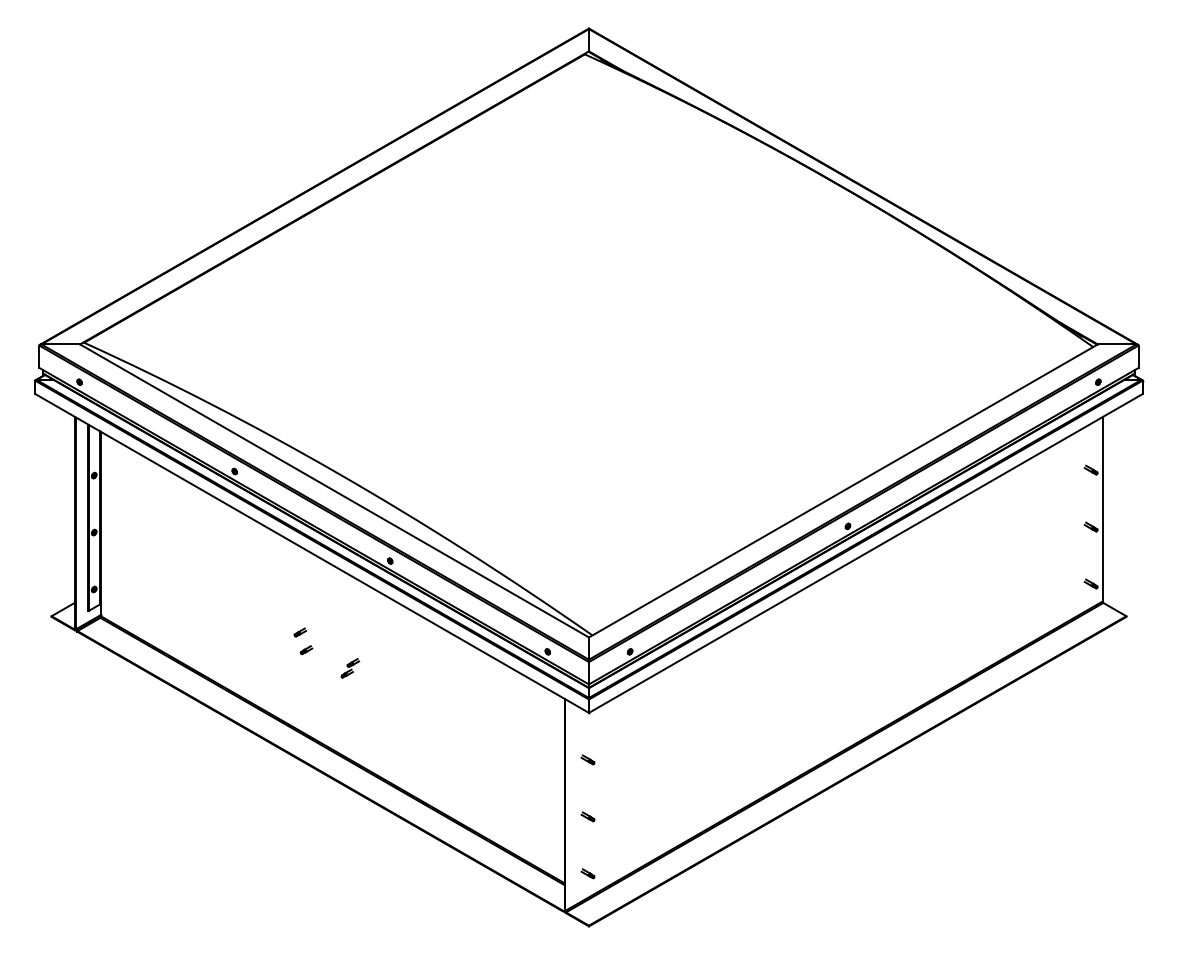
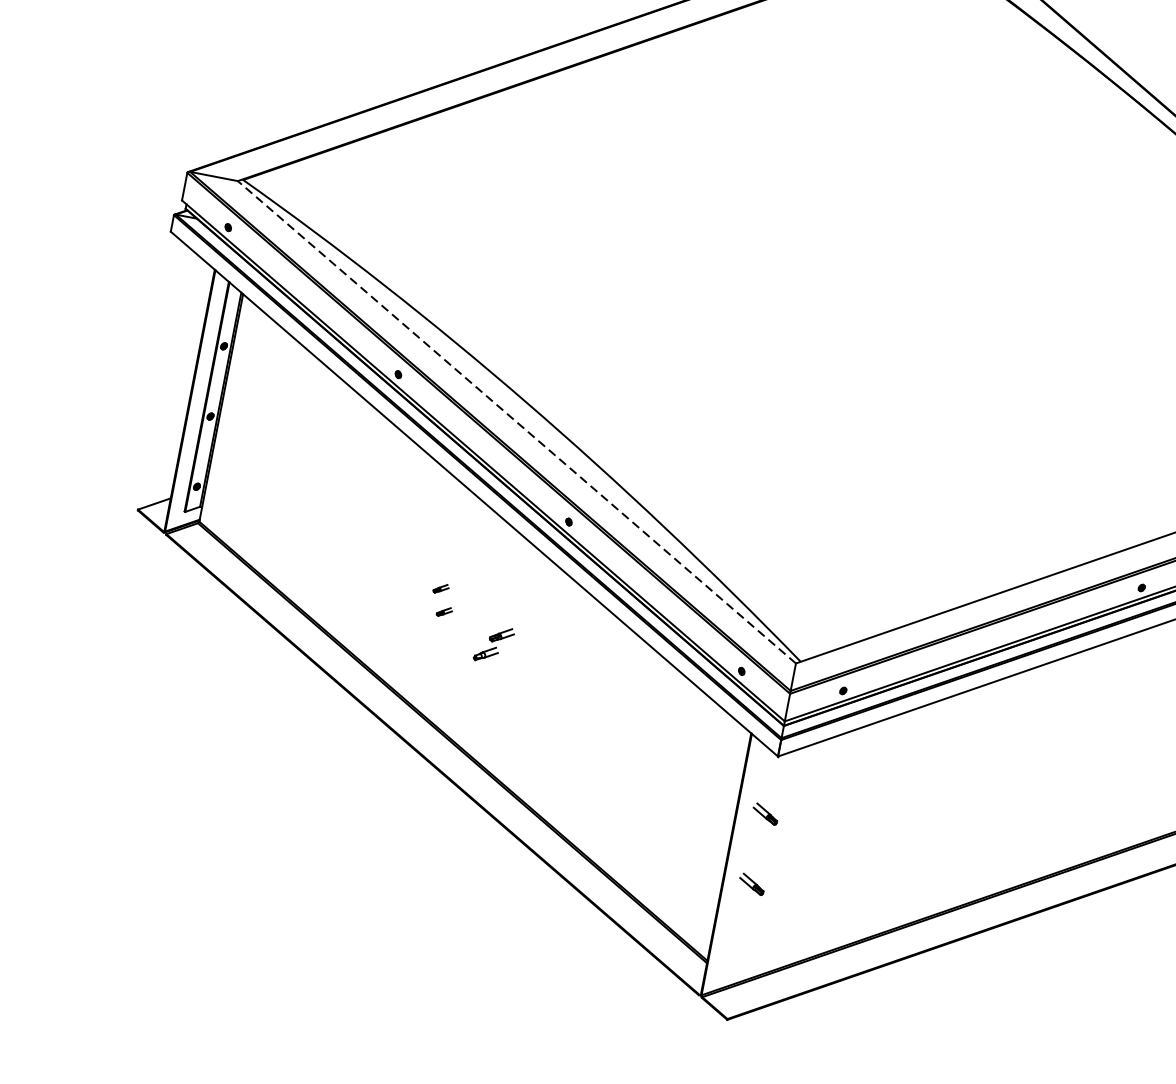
line: (334, 490) -> (516, 421), solid -> dashed
part: (350, 668) -> (494, 645), size x1.6
part: (587, 759) -> (765, 813), size x1.6
part: (587, 816) -> (751, 883), size x1.6
part: (587, 873) -> (738, 954), removed

